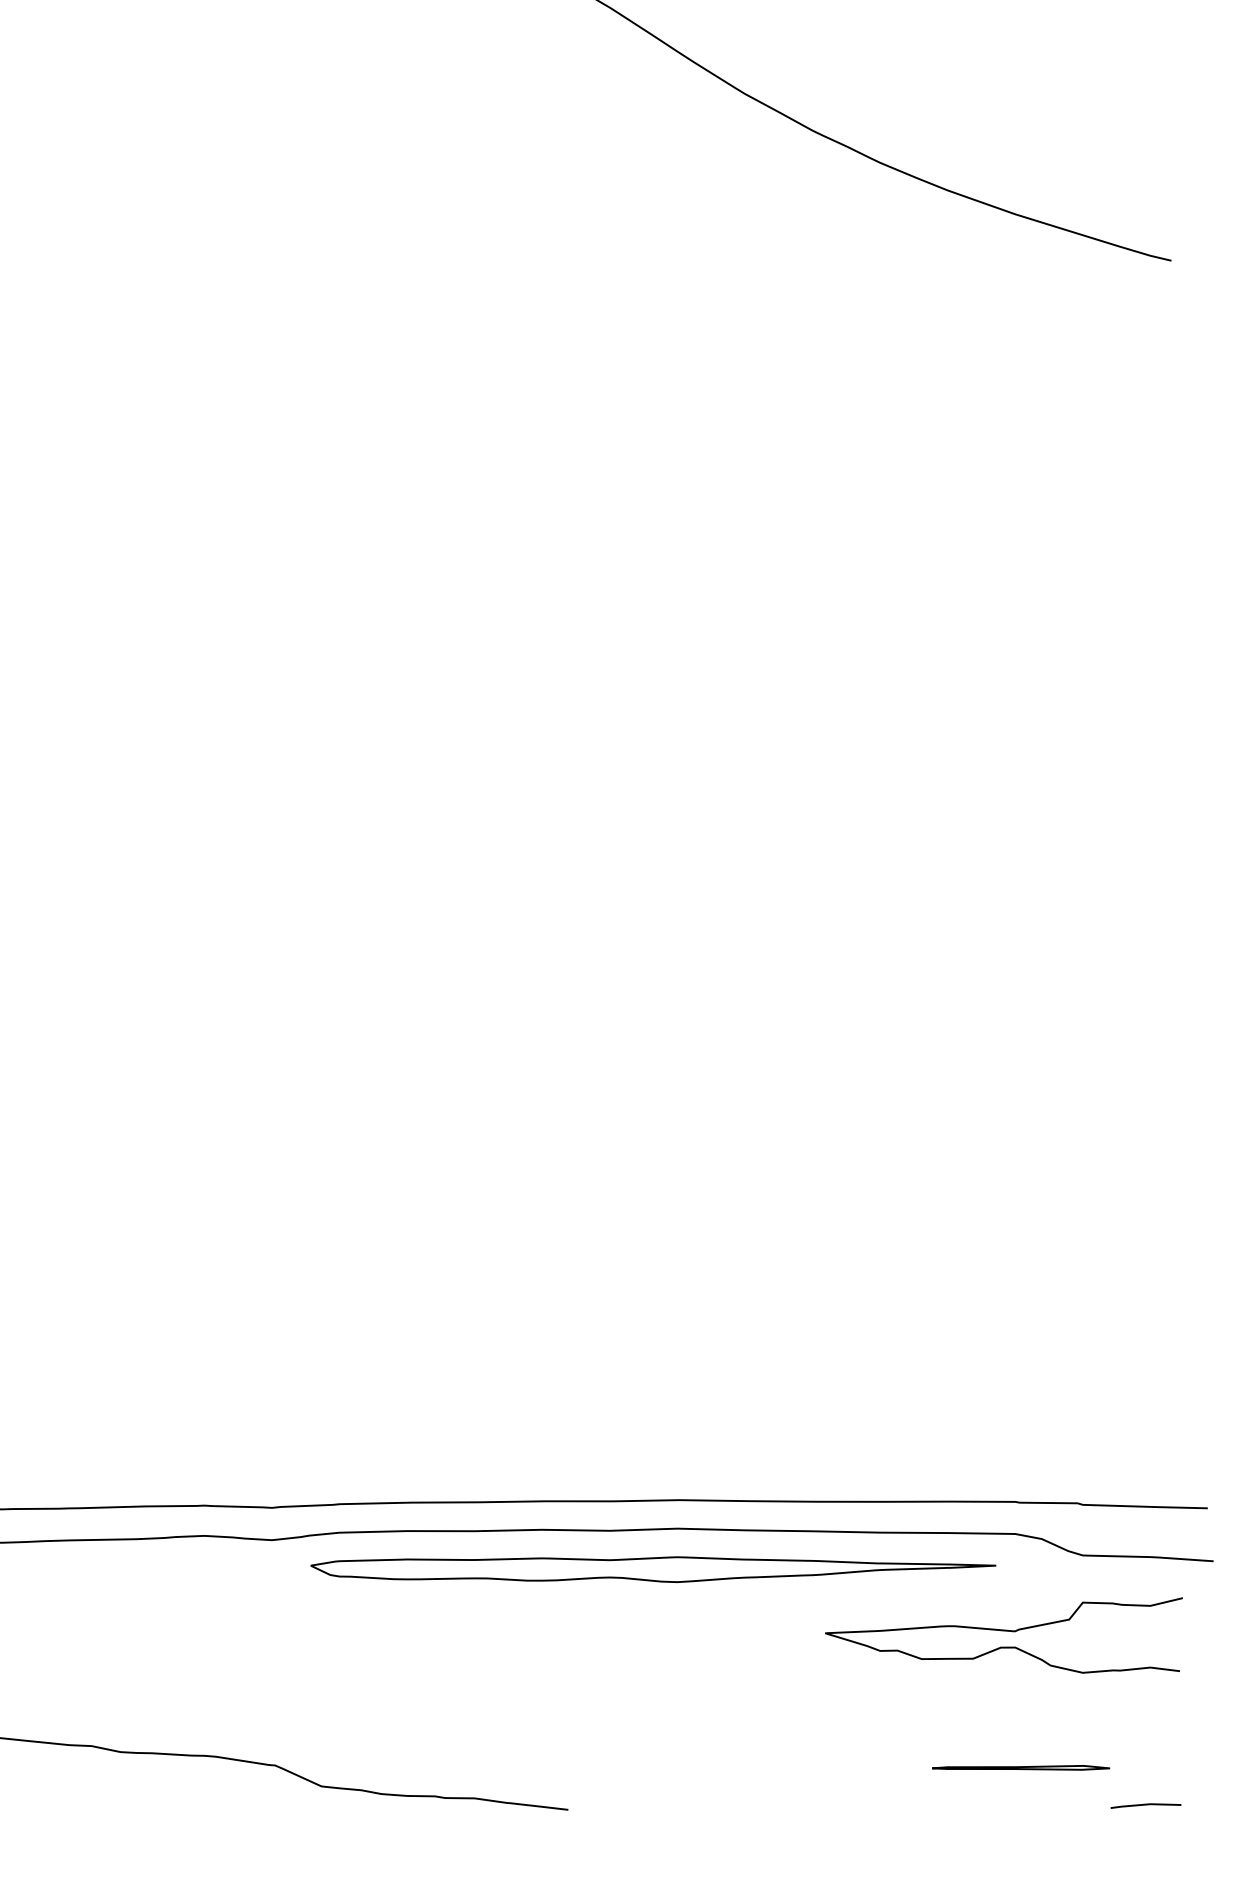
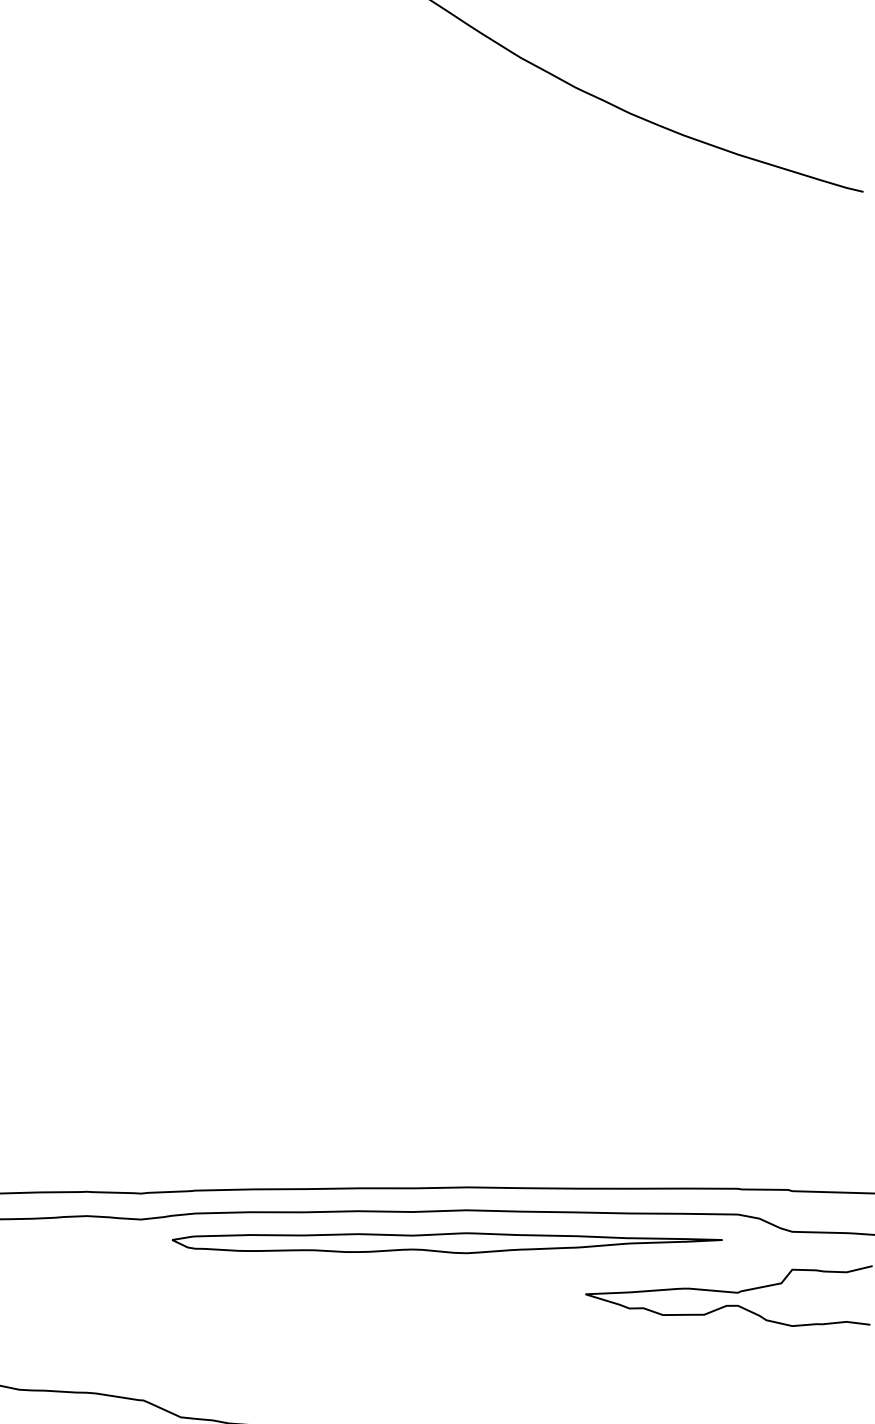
part: (1021, 1767) -> (743, 1402), removed

